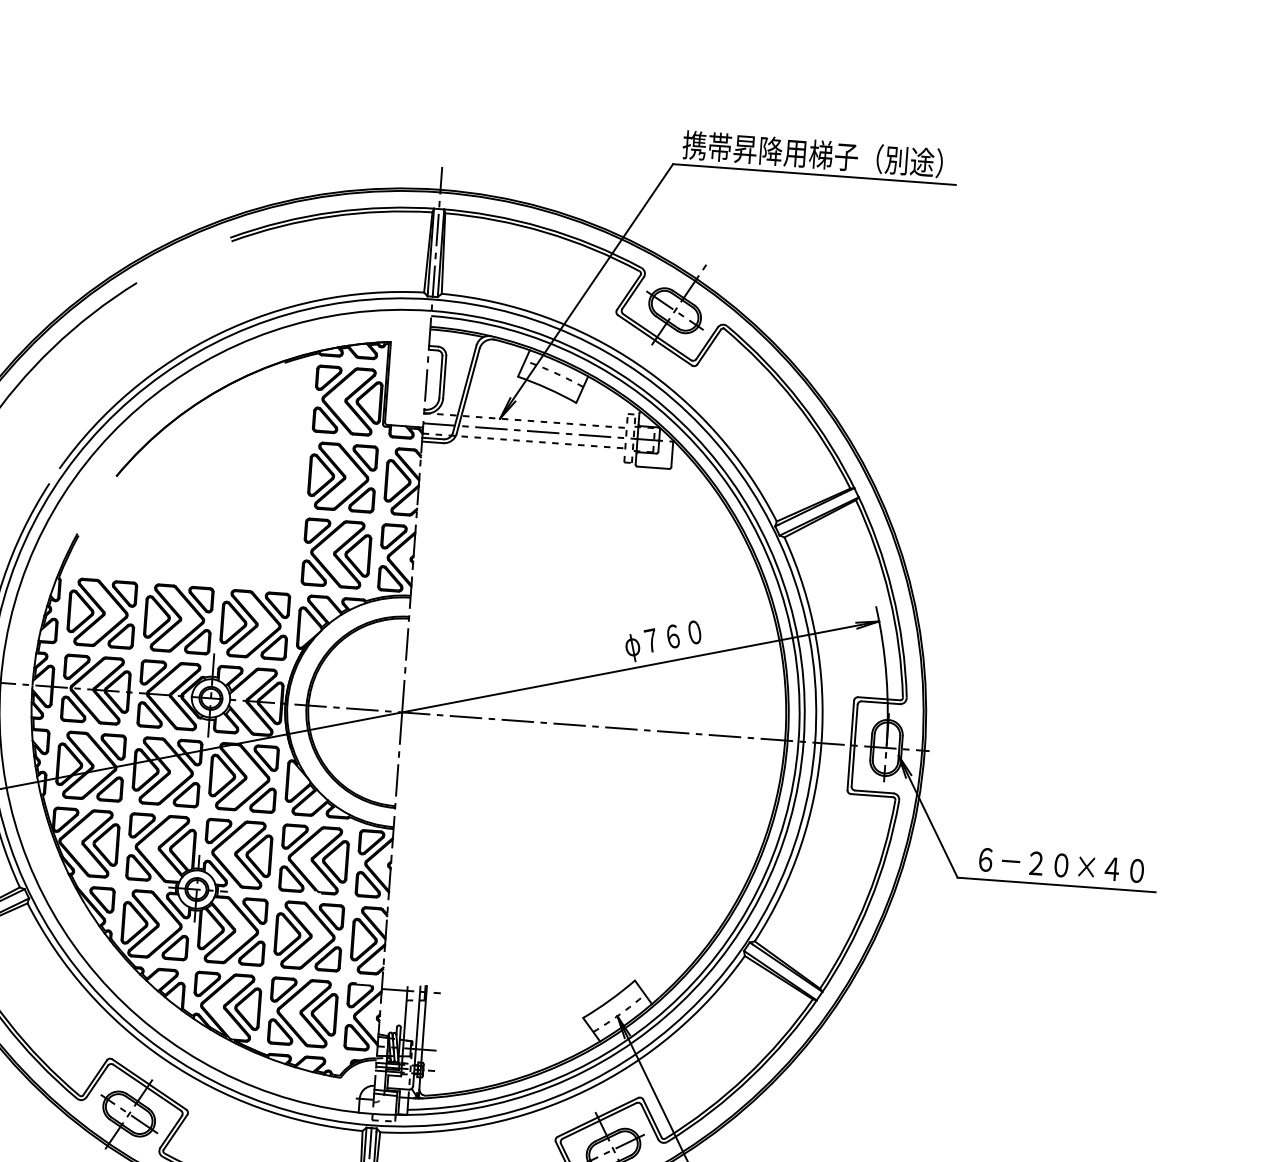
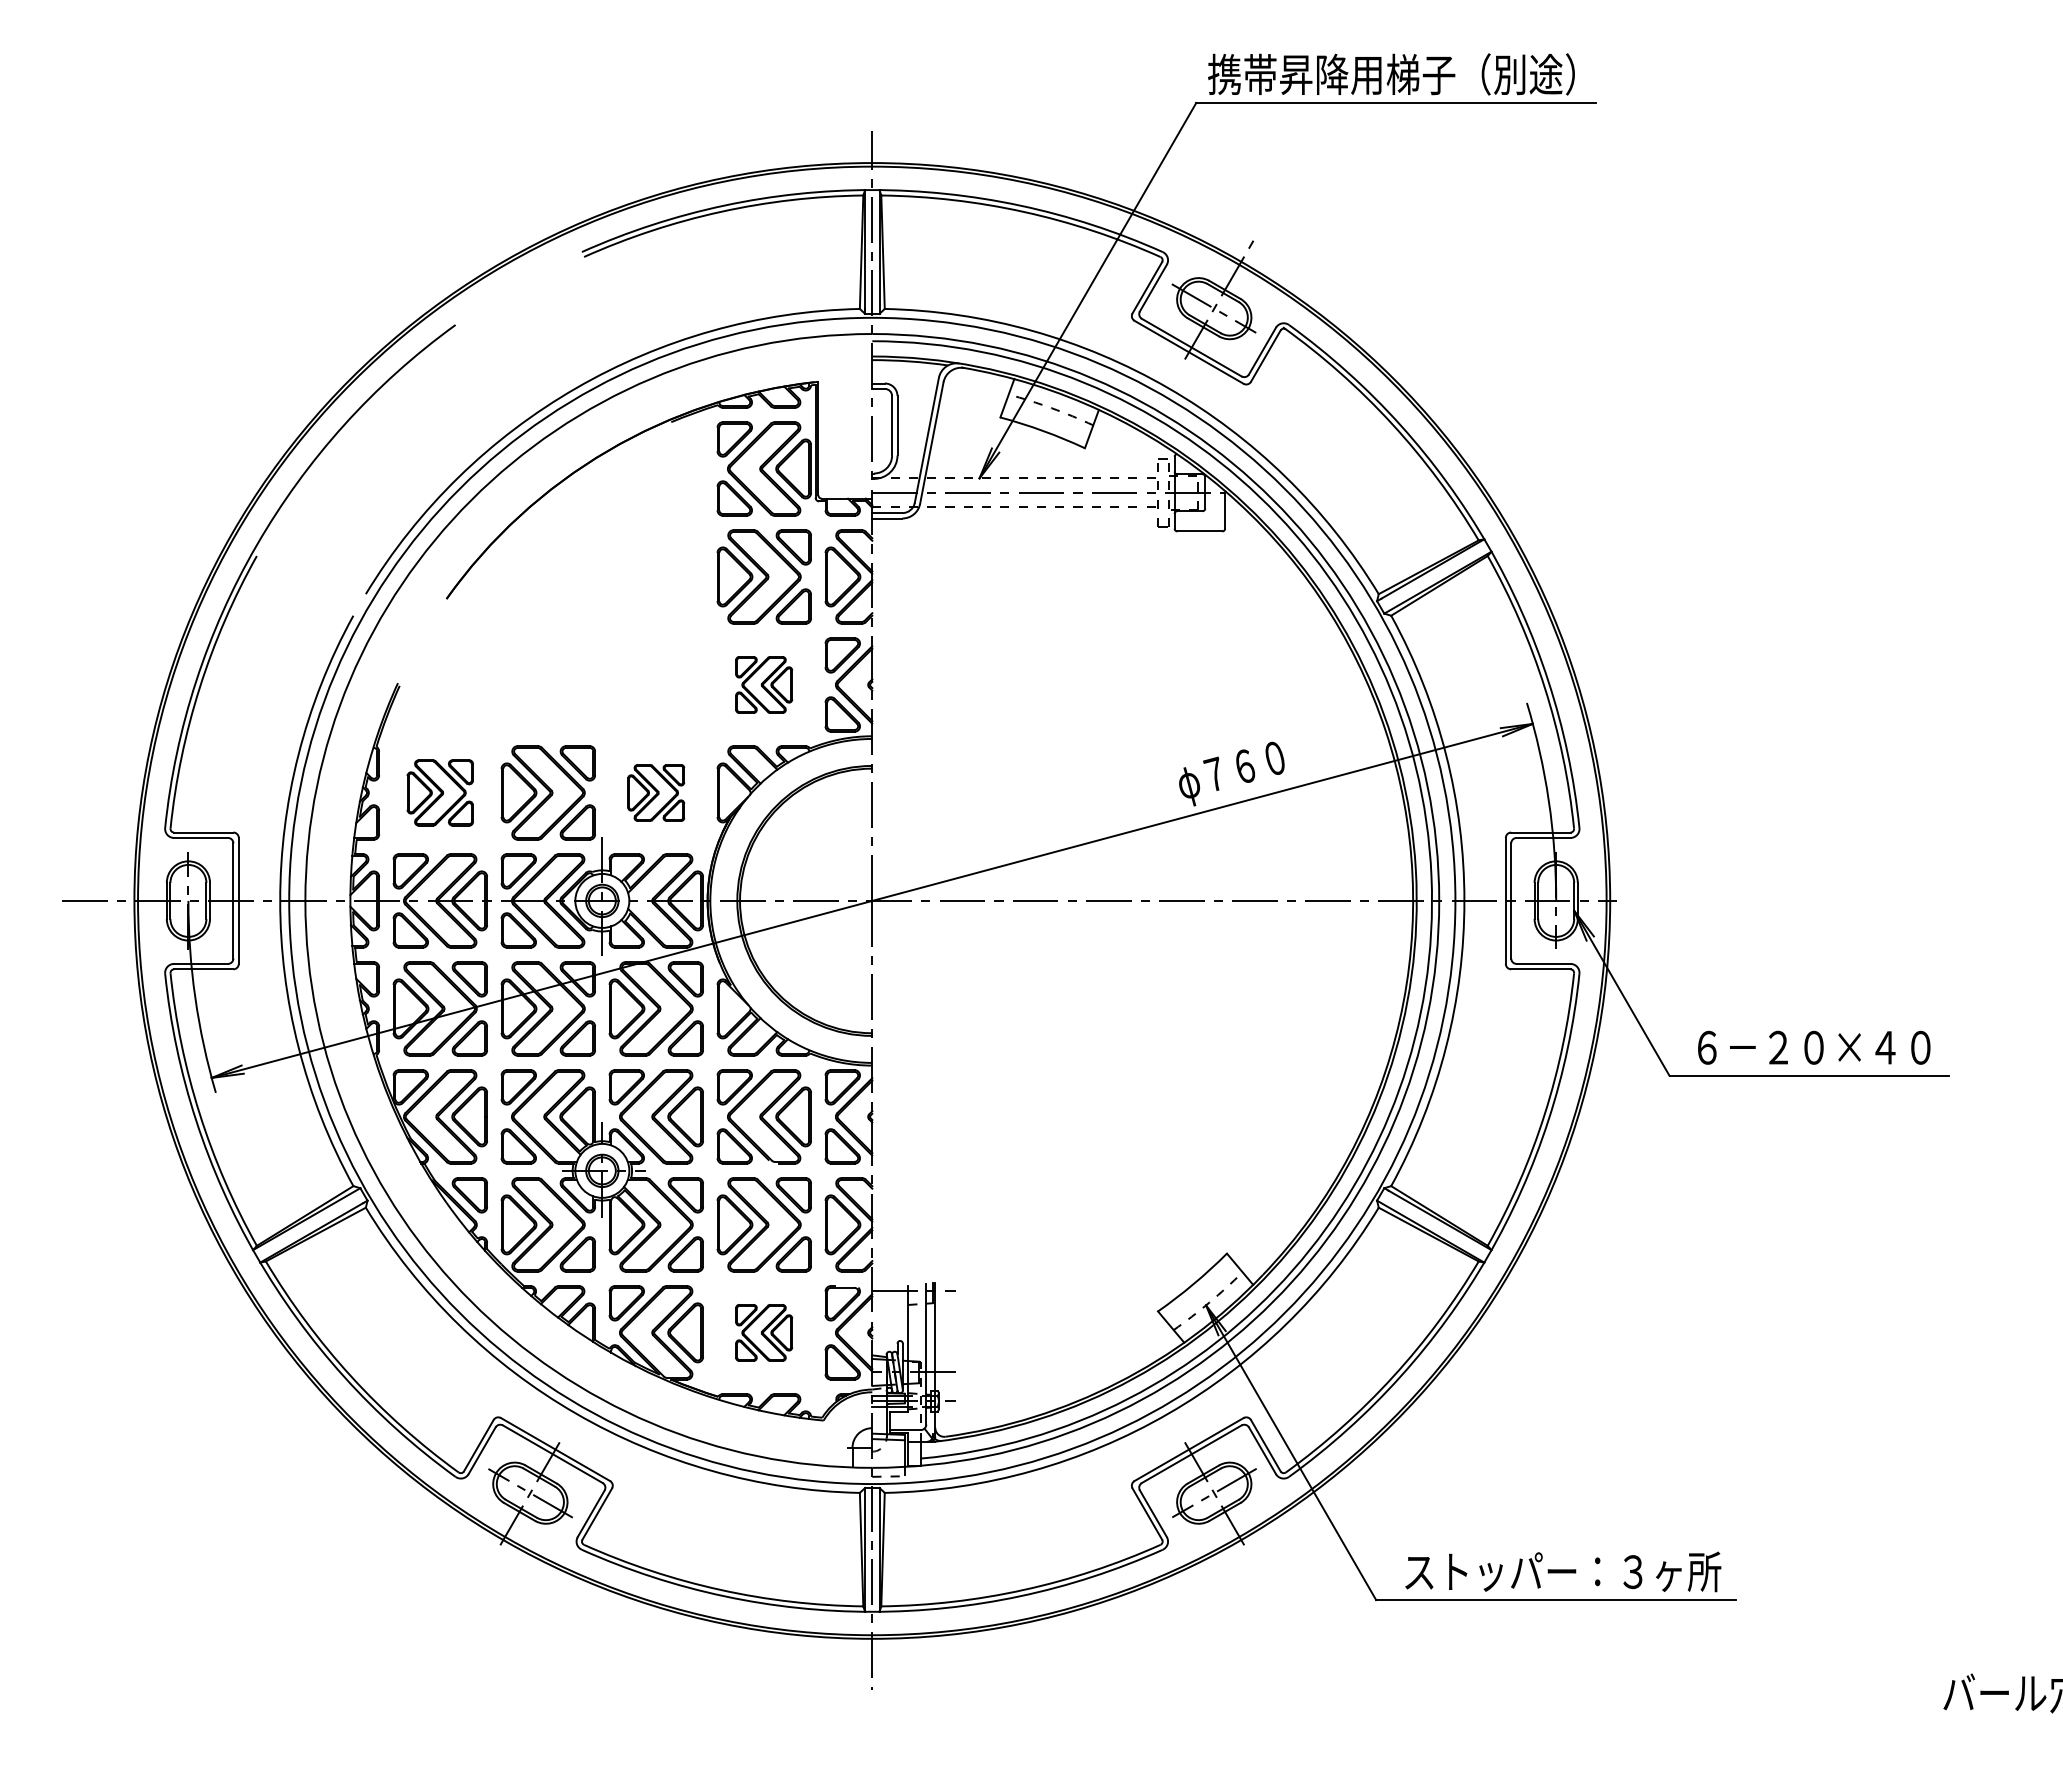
part: (336, 553) -> (763, 684), size x0.6
part: (101, 613) -> (439, 792), size x0.7
part: (254, 624) -> (655, 792), size x0.6
part: (302, 1012) -> (763, 1332), size x0.6

